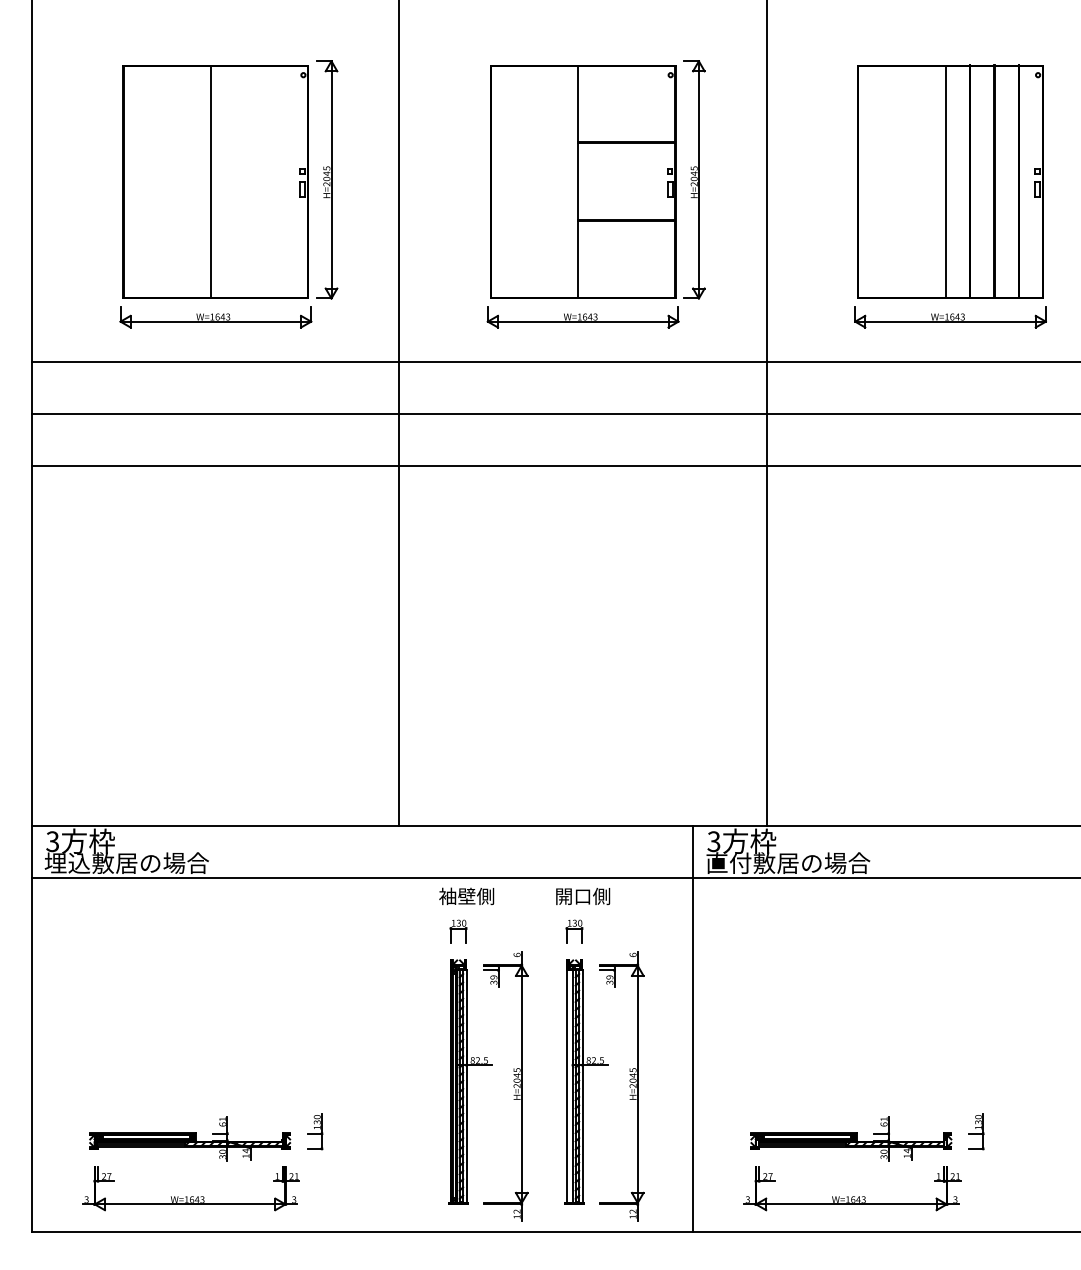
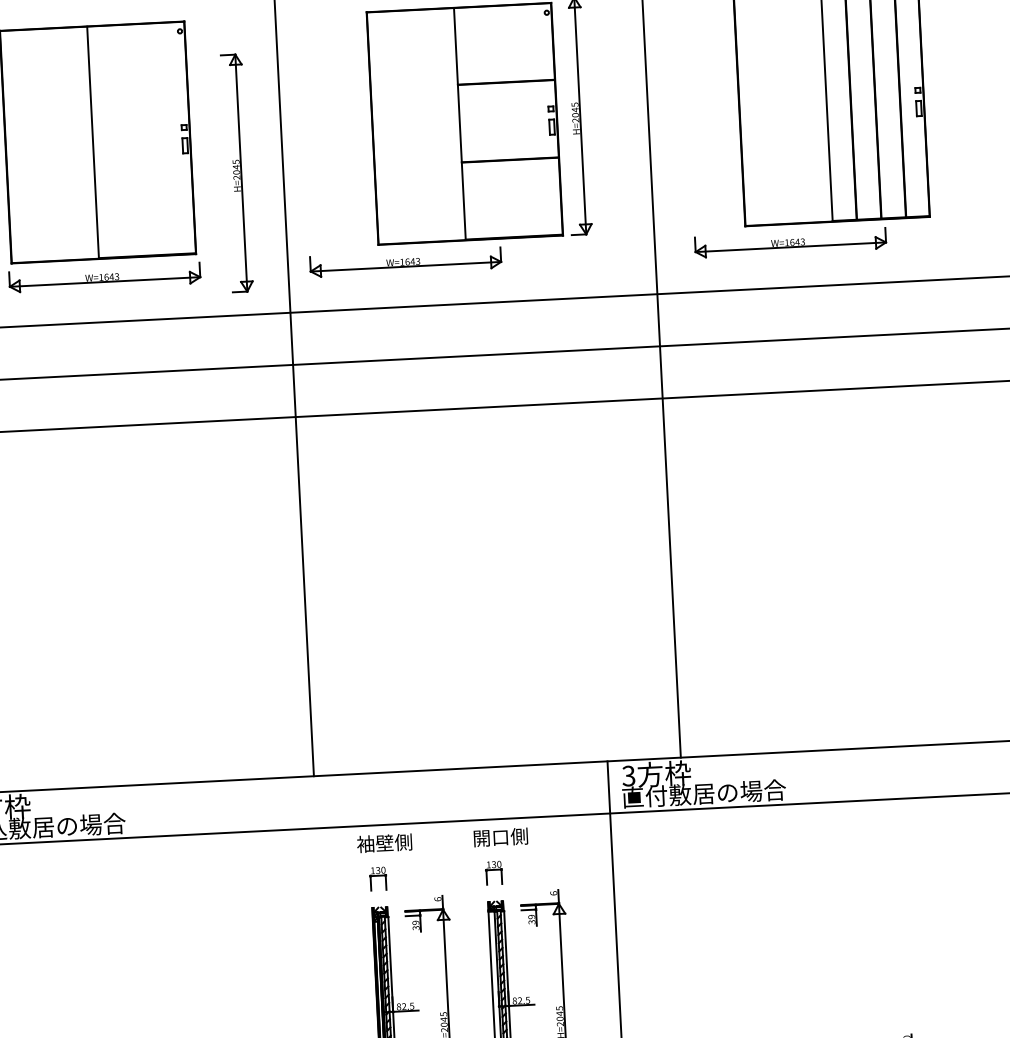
part: (327, 179) -> (237, 172), moved
part: (582, 317) -> (405, 262), moved
part: (950, 317) -> (790, 243), moved

